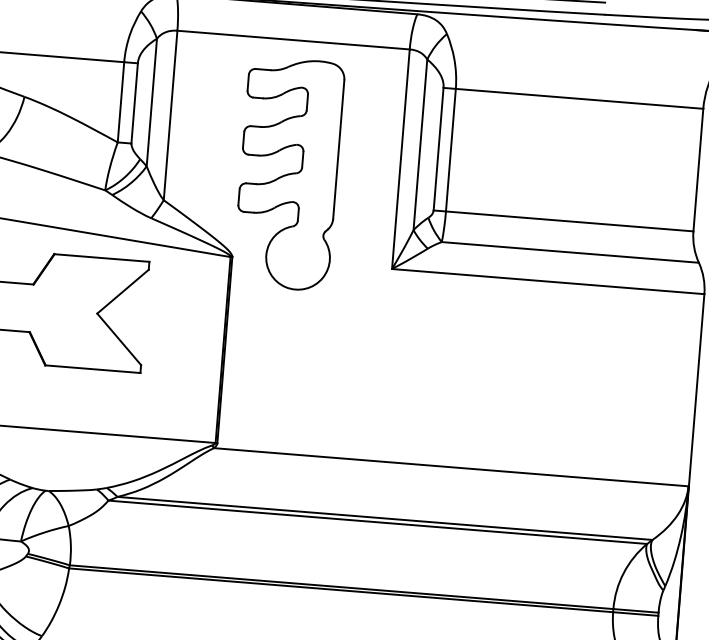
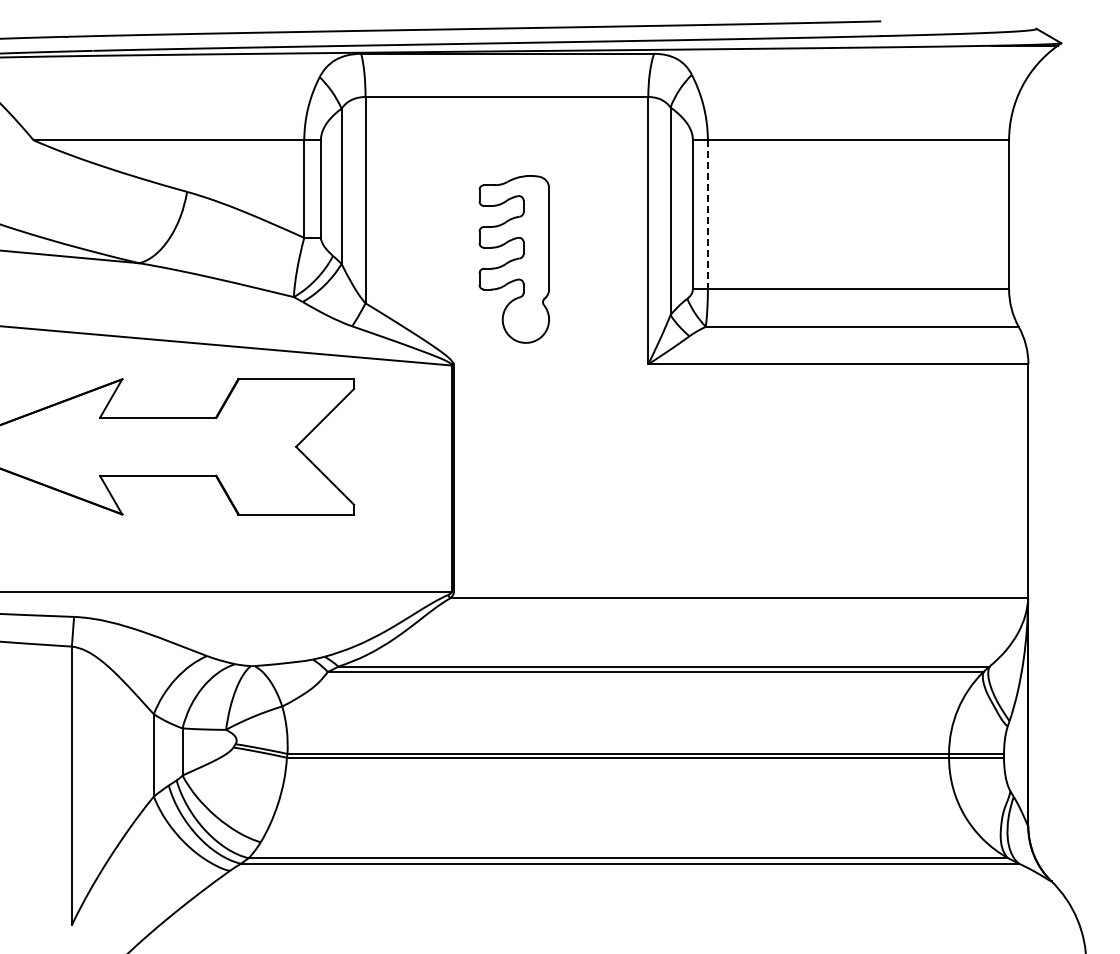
line: (450, 149) -> (707, 214), solid -> dashed
part: (289, 174) -> (514, 259), size x0.6

